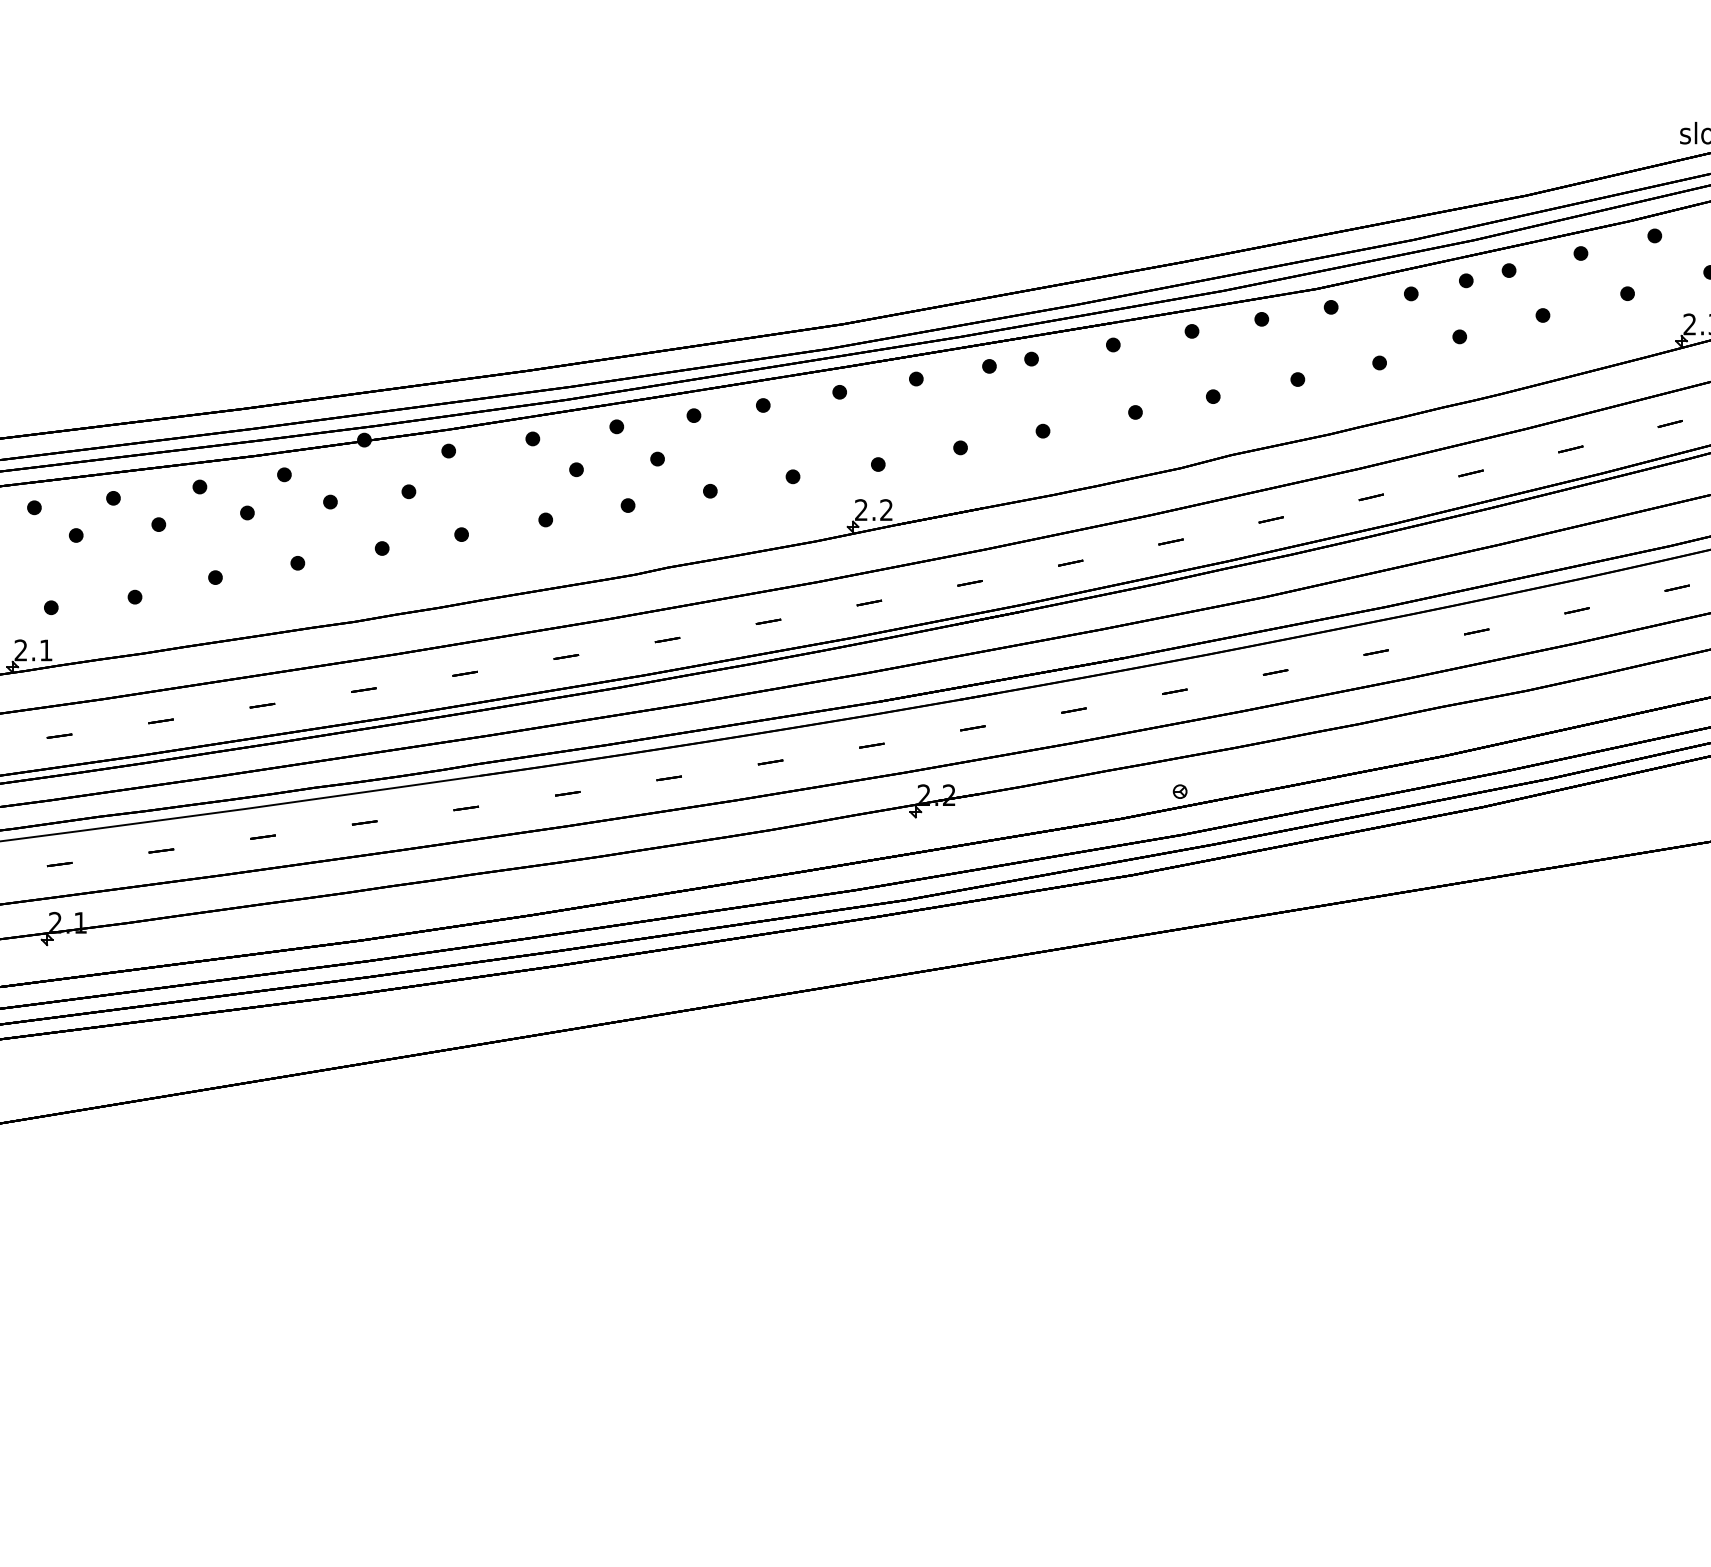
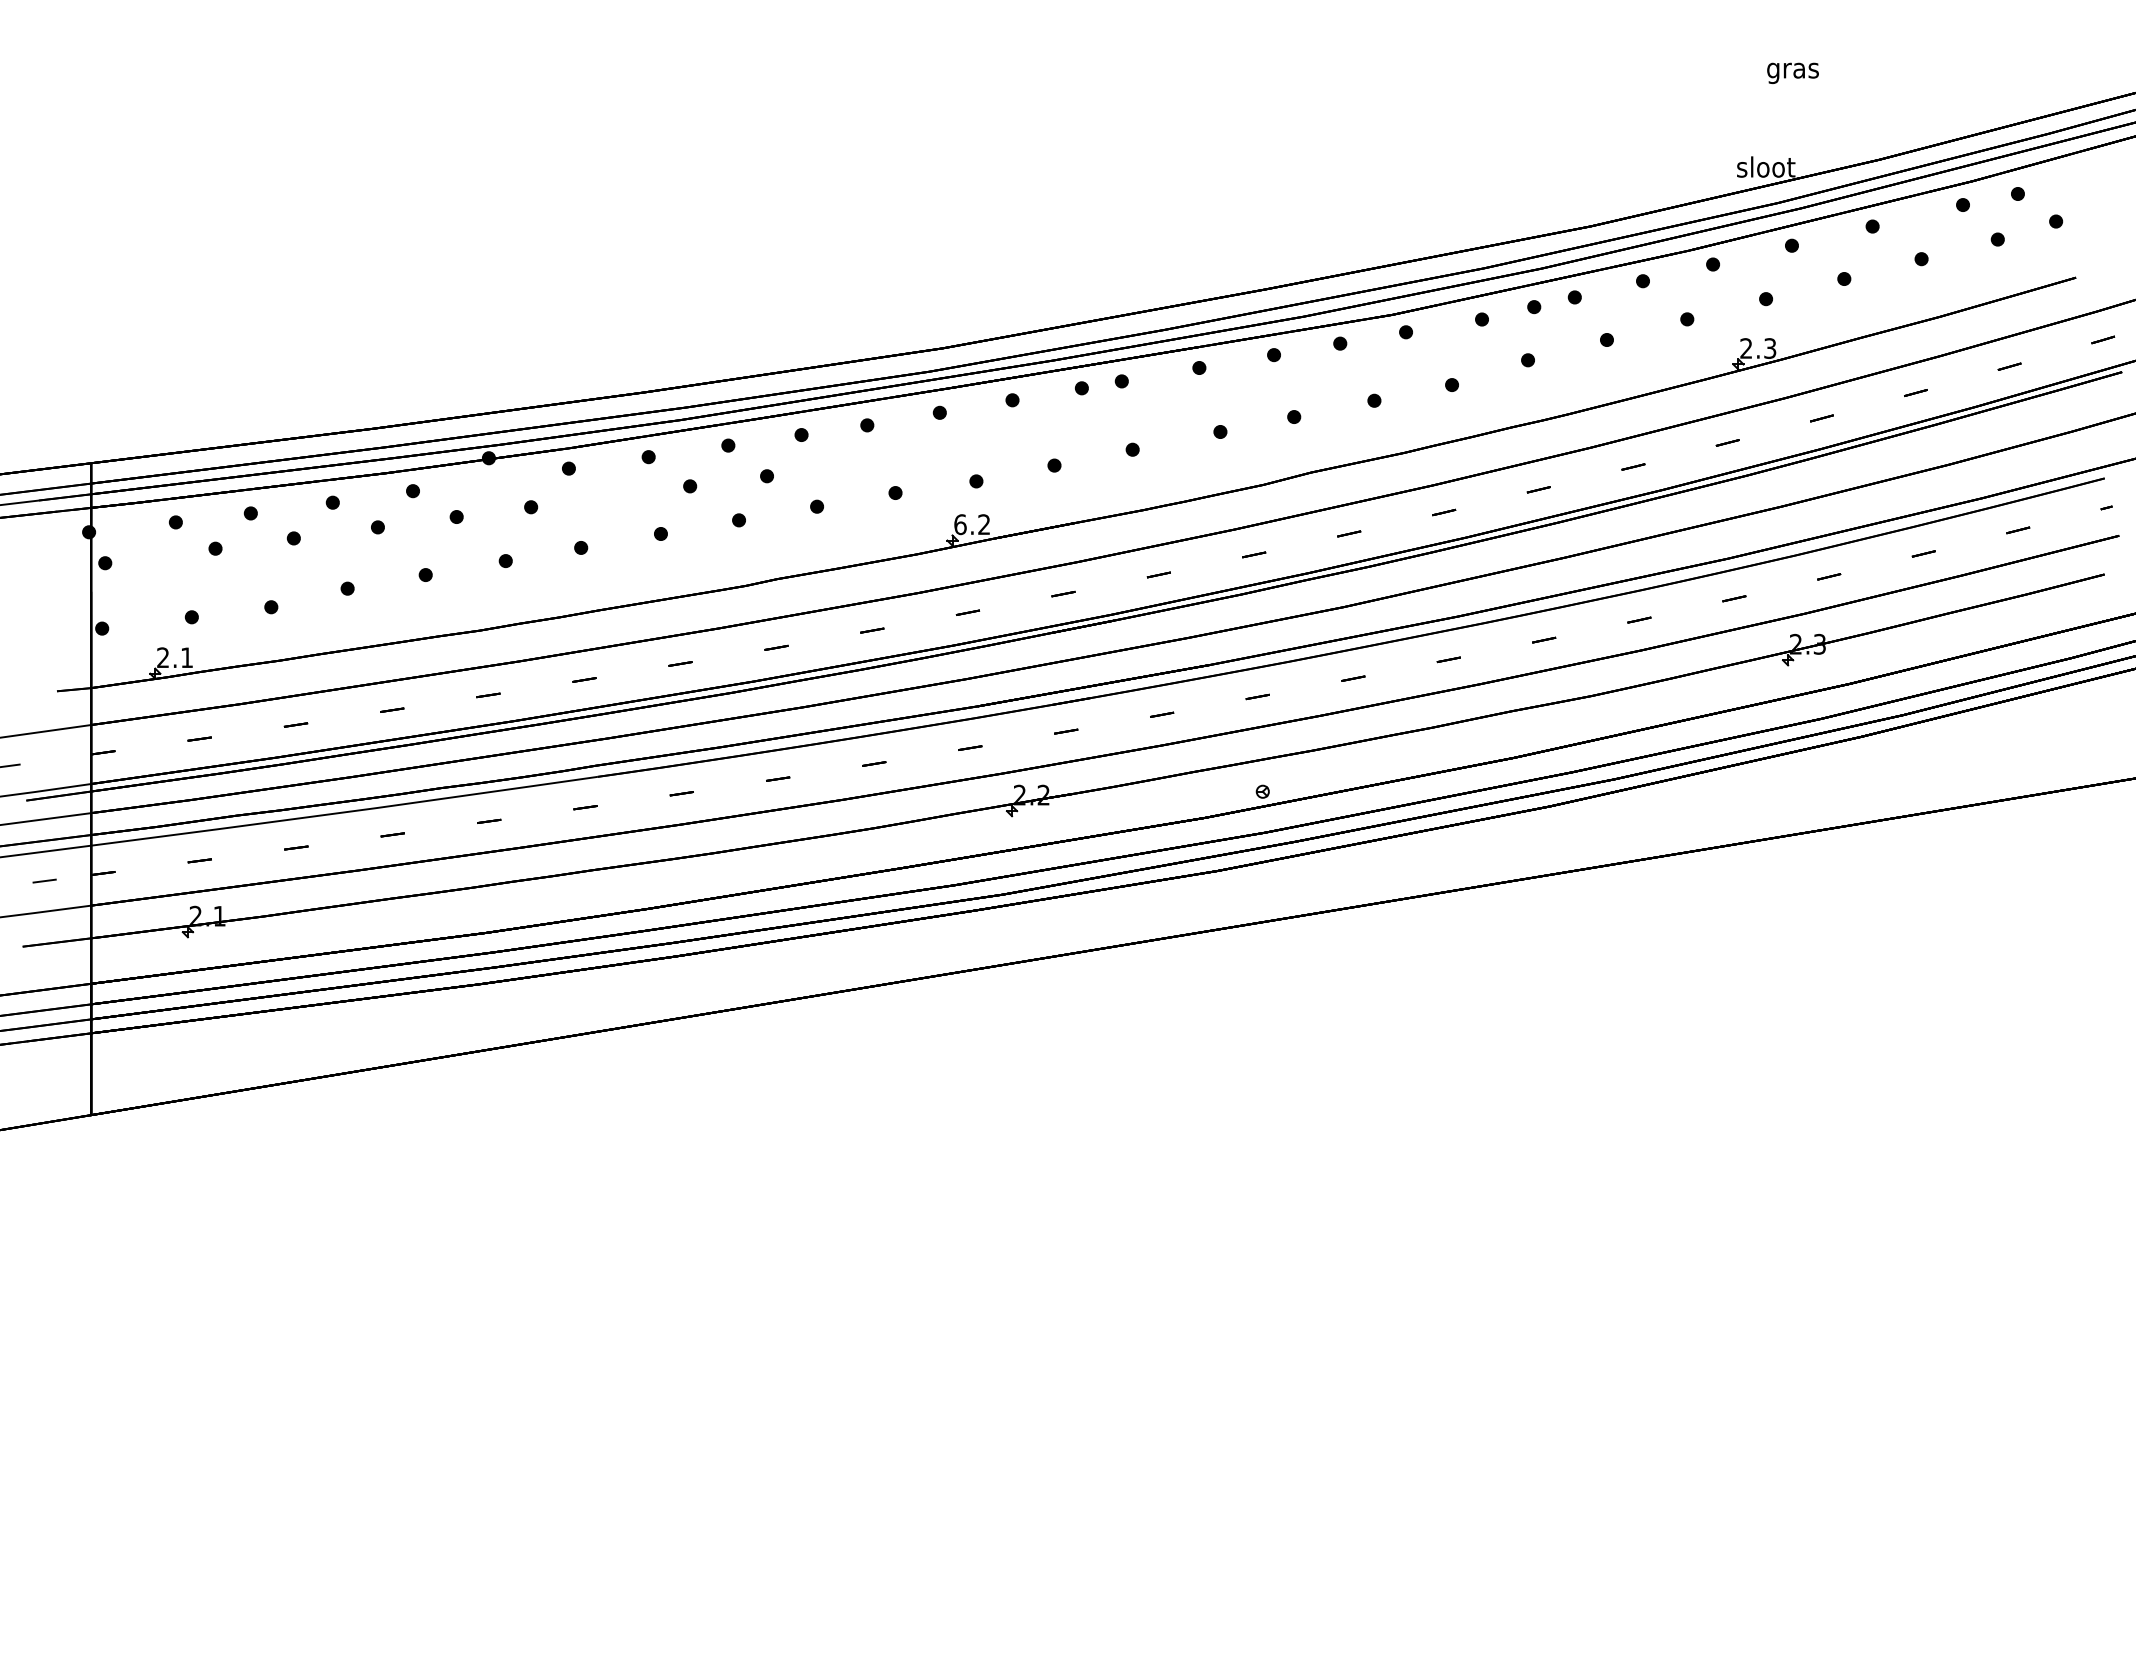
text: (861, 509) -> (960, 524), 2.2 -> 6.2

